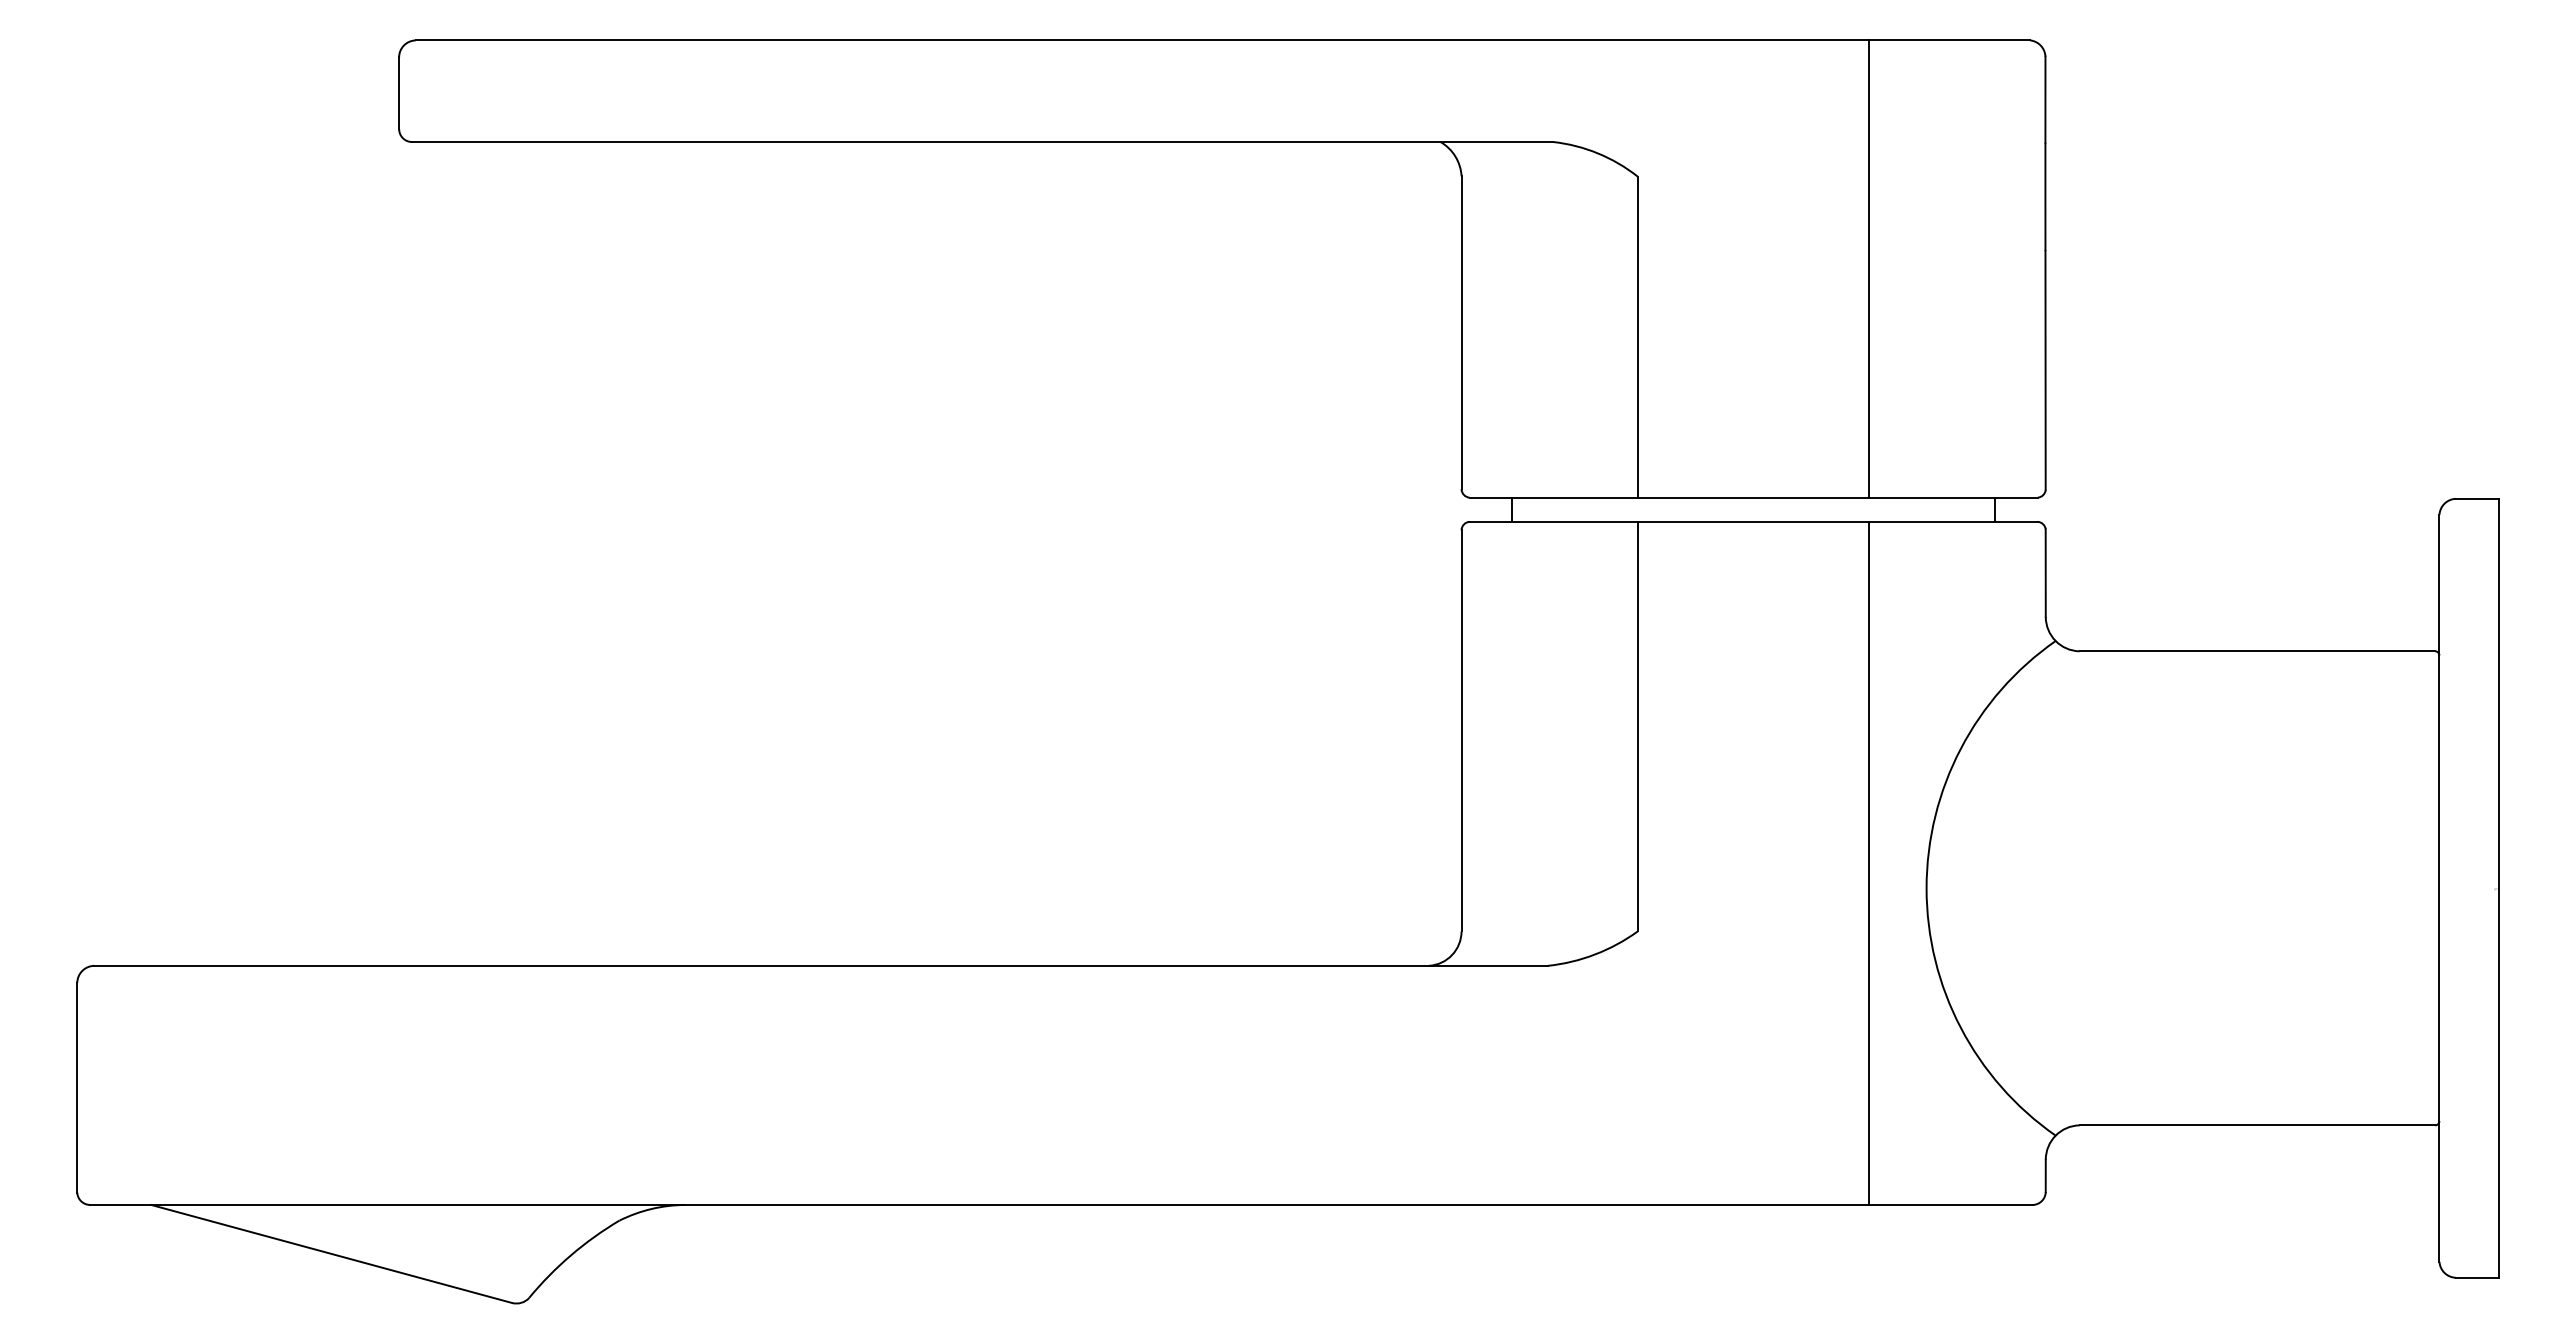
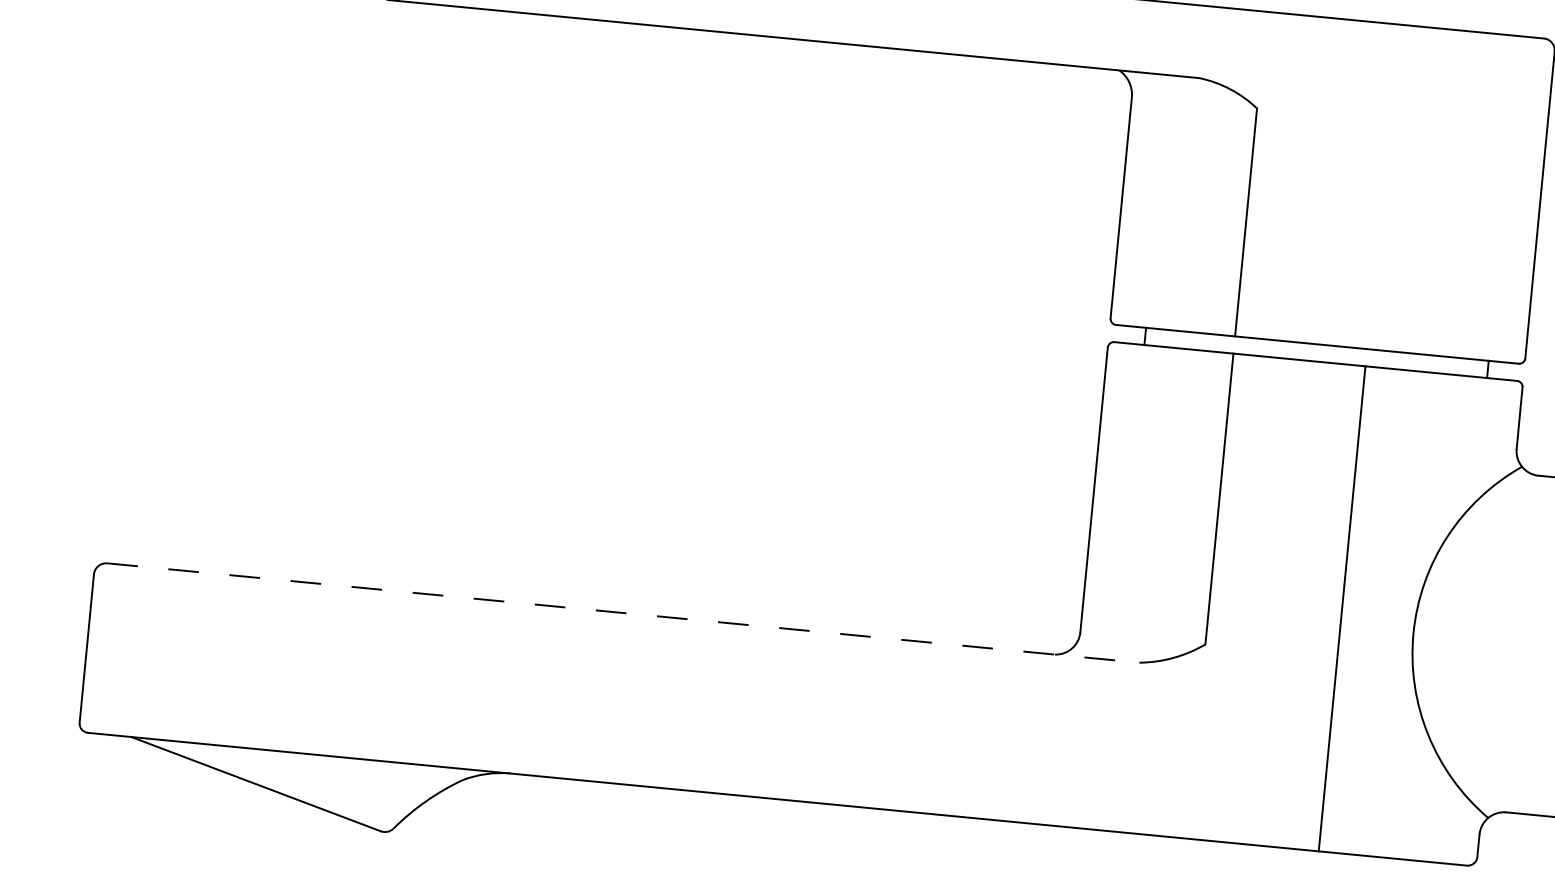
line: (1868, 268) -> (1414, 189), removed
line: (1868, 862) -> (1342, 608), moved
line: (821, 965) -> (623, 612), solid -> dashed

